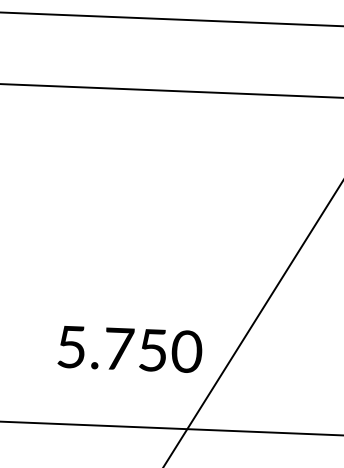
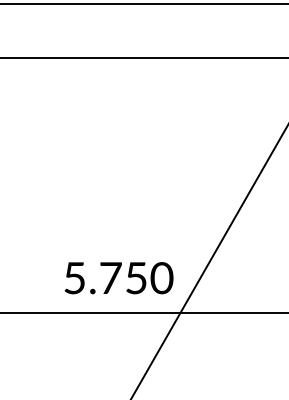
text: (129, 349) -> (118, 278), moved

